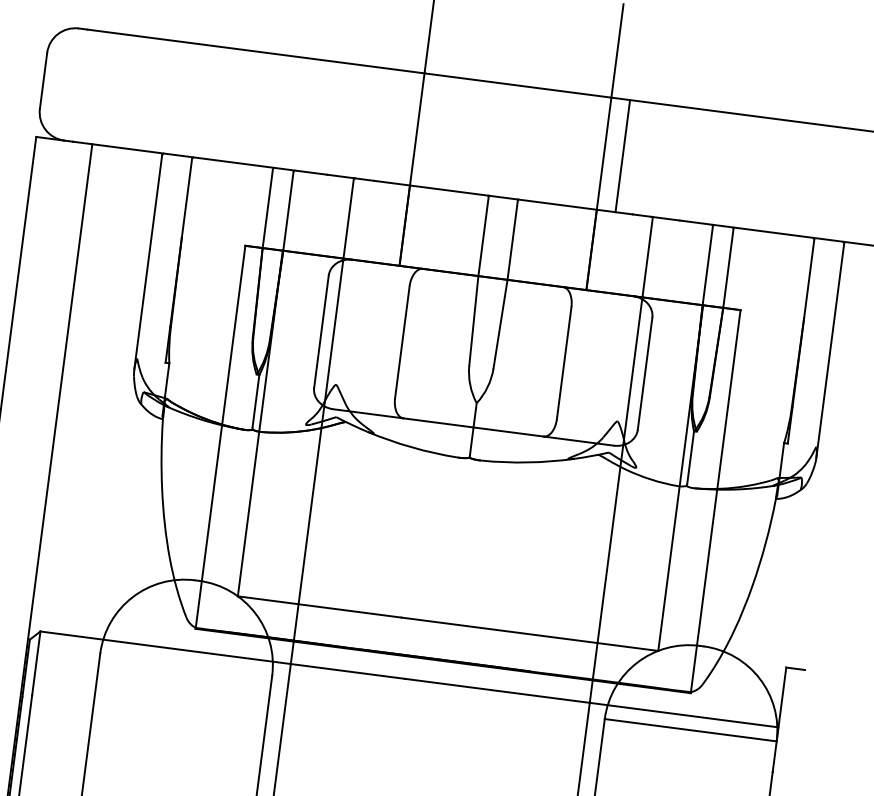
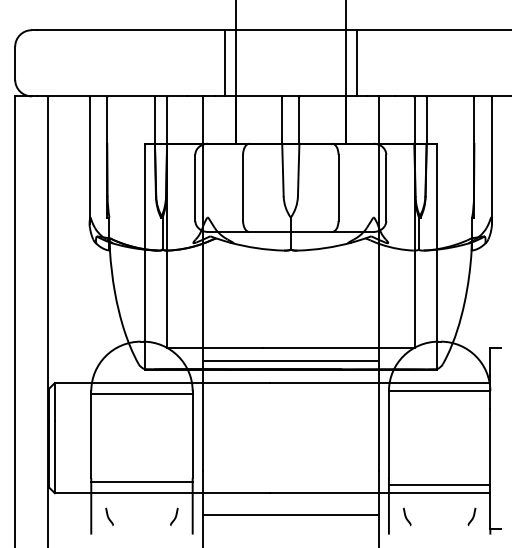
line: (398, 127) -> (224, 63), added
line: (444, 645) -> (290, 360), added
line: (184, 670) -> (141, 394), added

